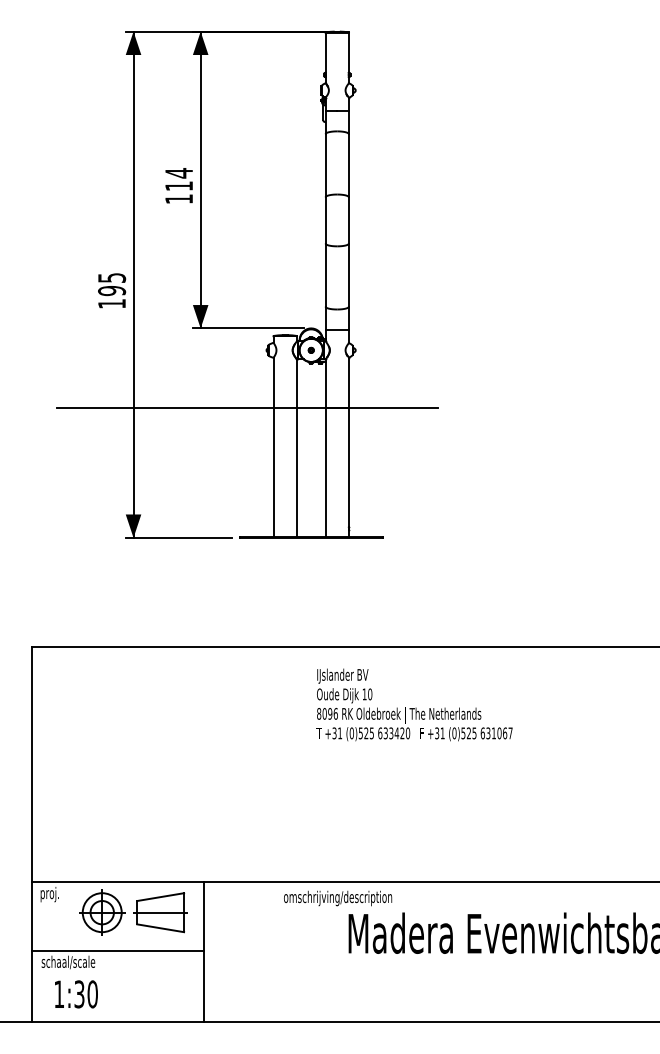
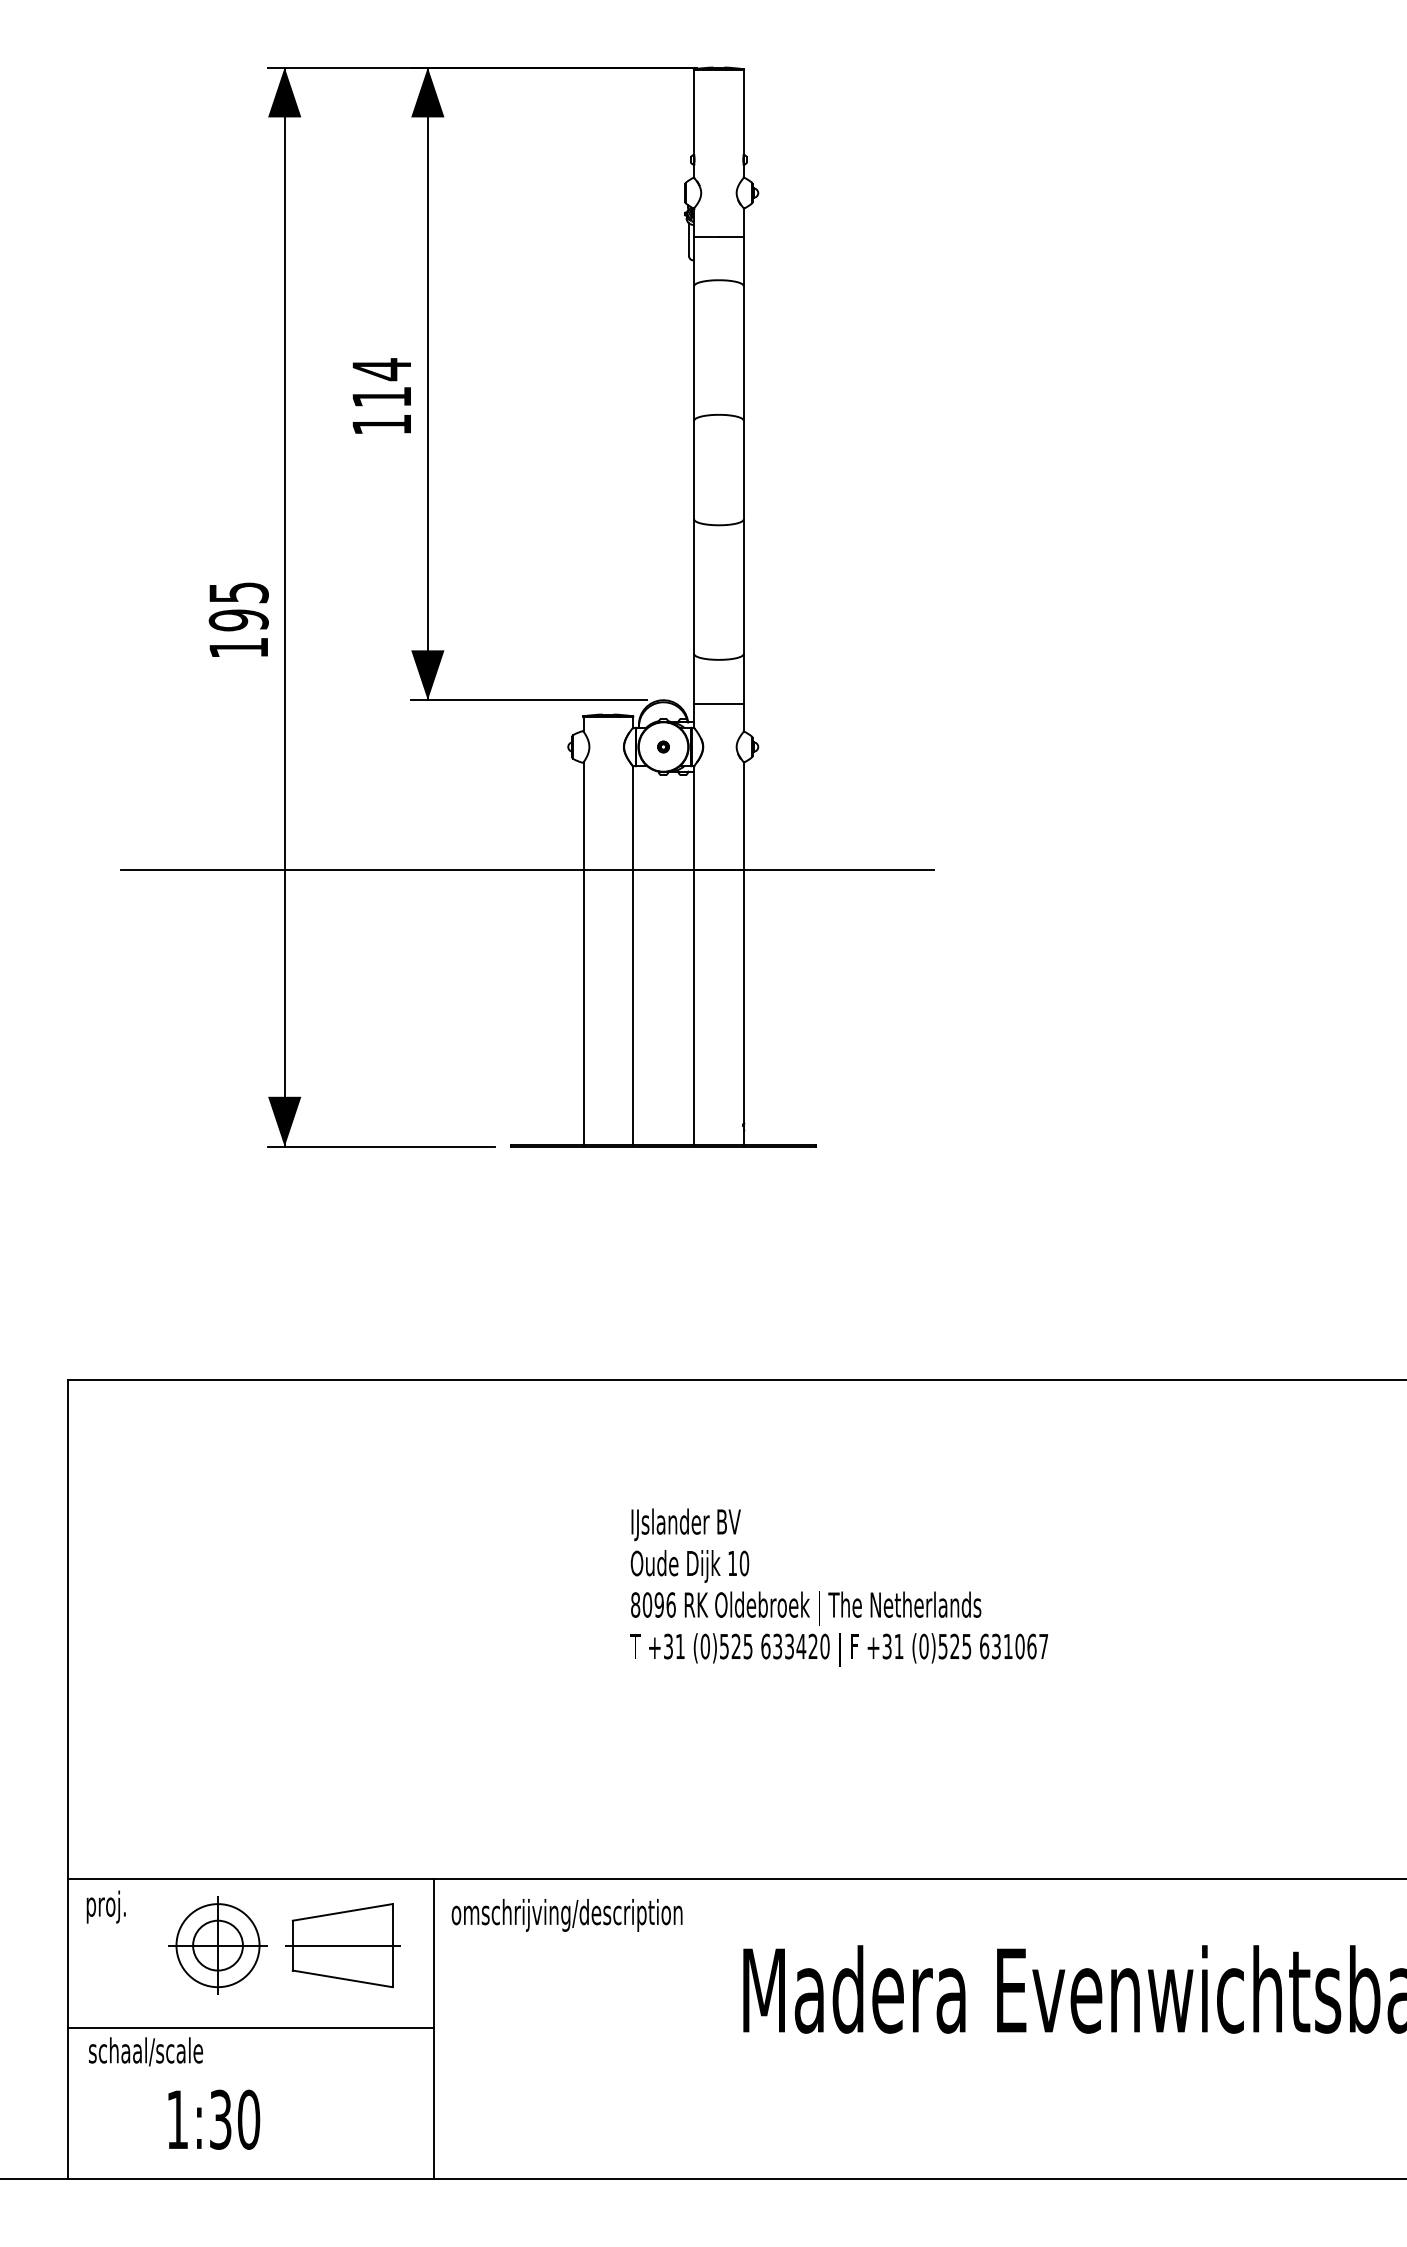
text: (414, 704) -> (838, 1584), moved
text: (338, 898) -> (568, 1915), moved
text: (76, 994) -> (214, 2120), moved

